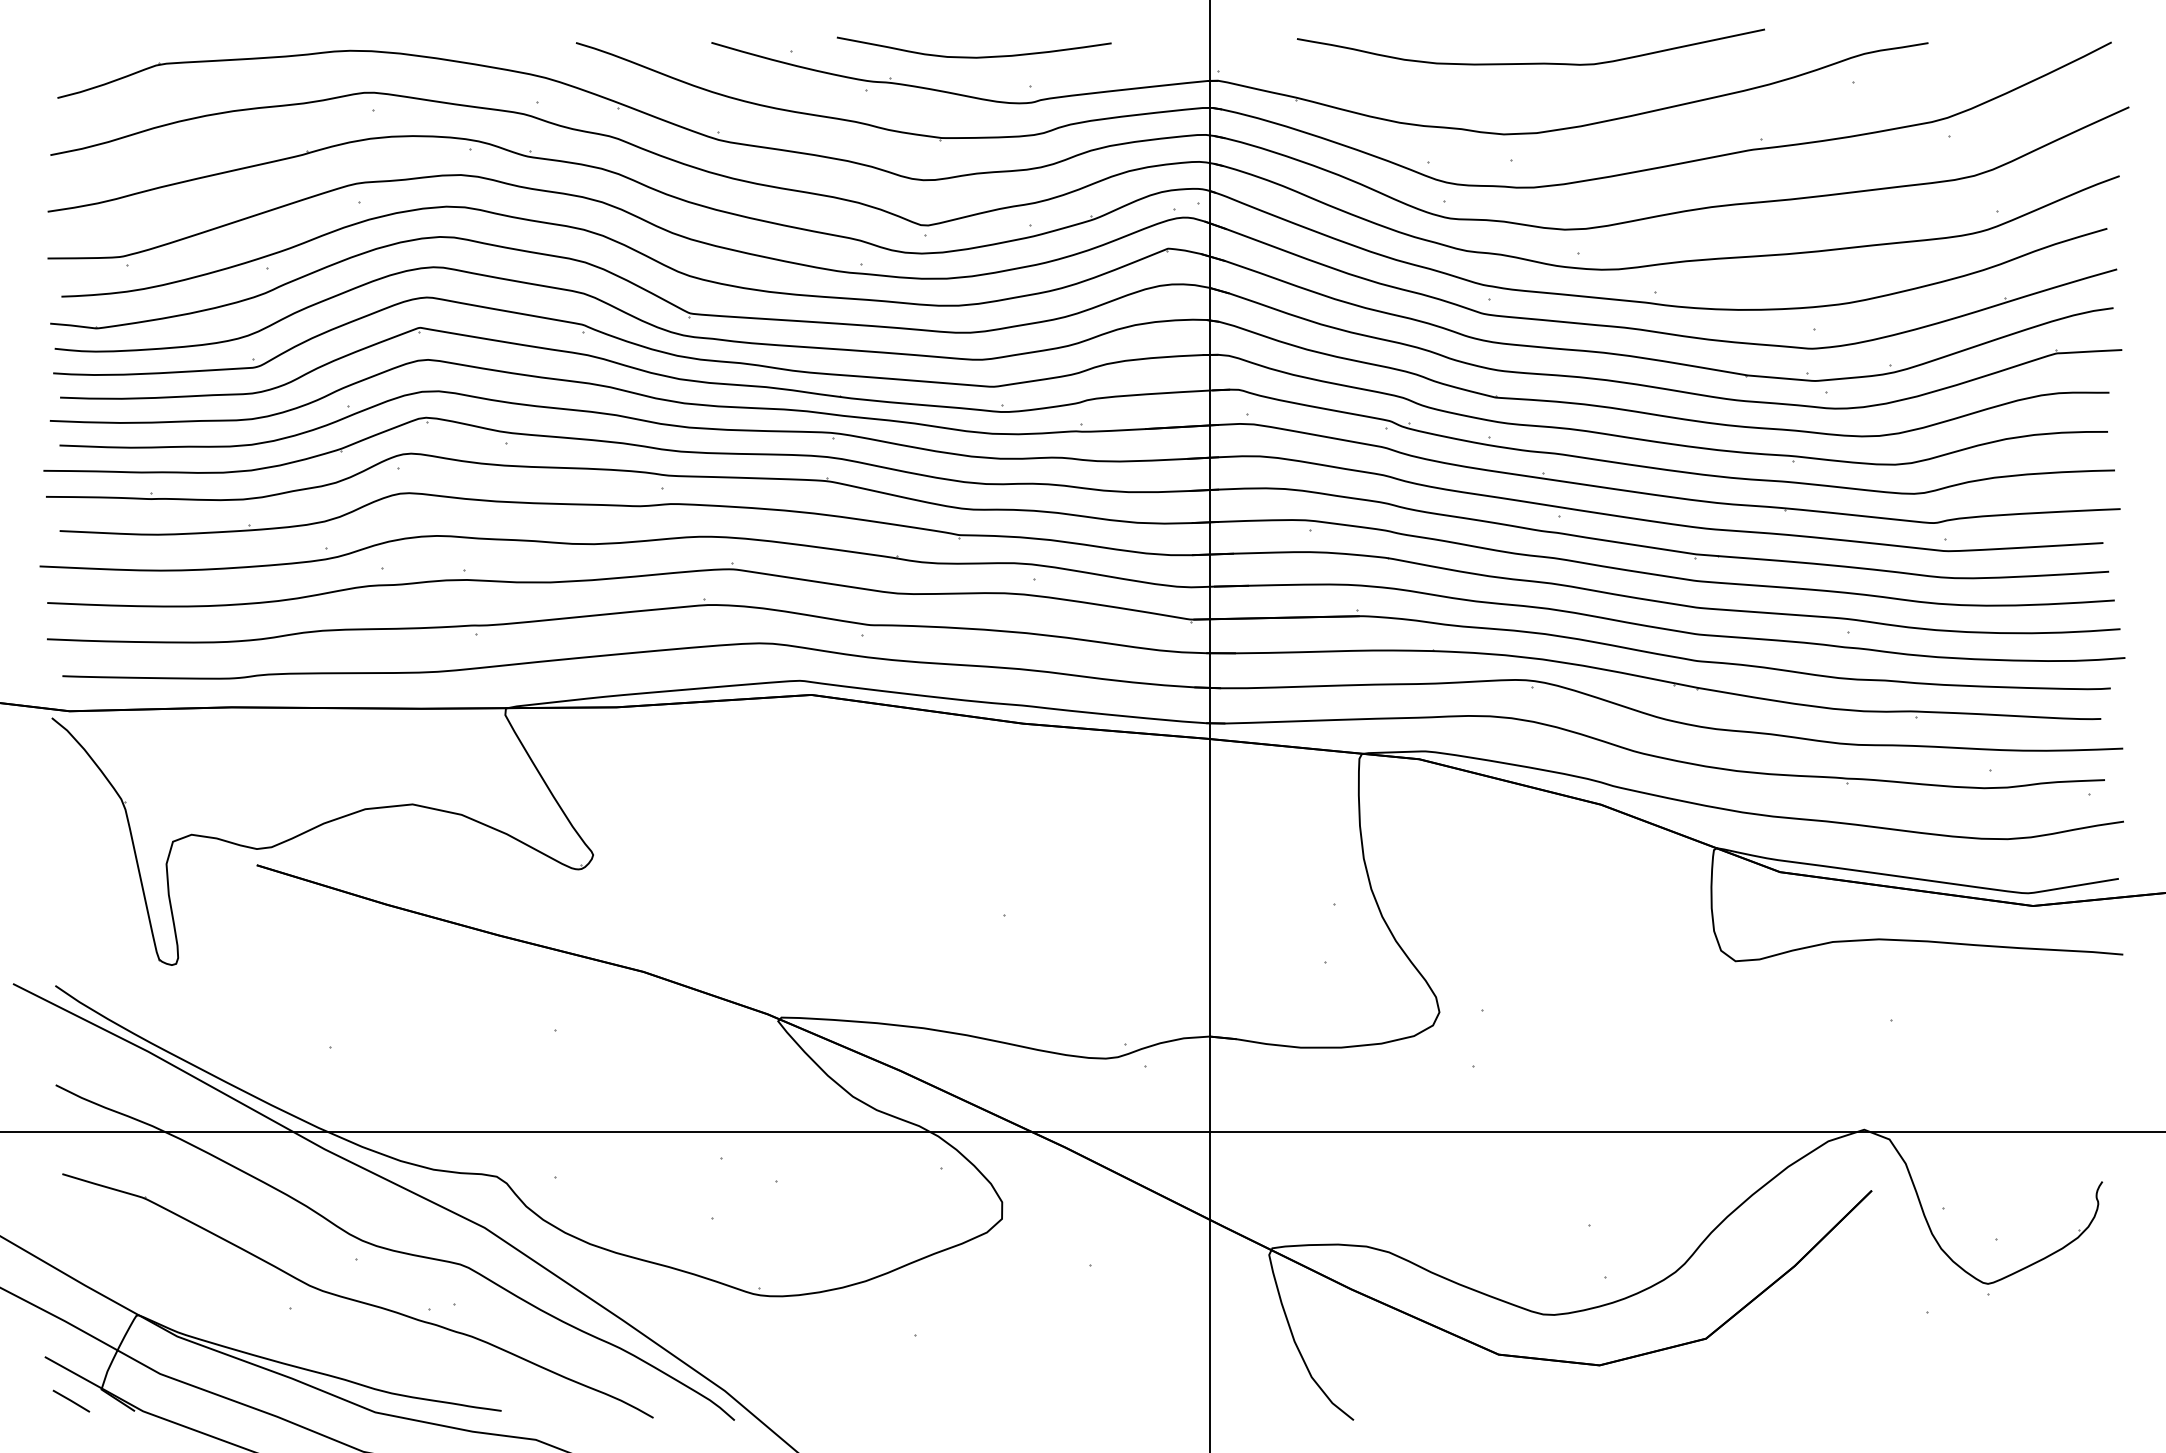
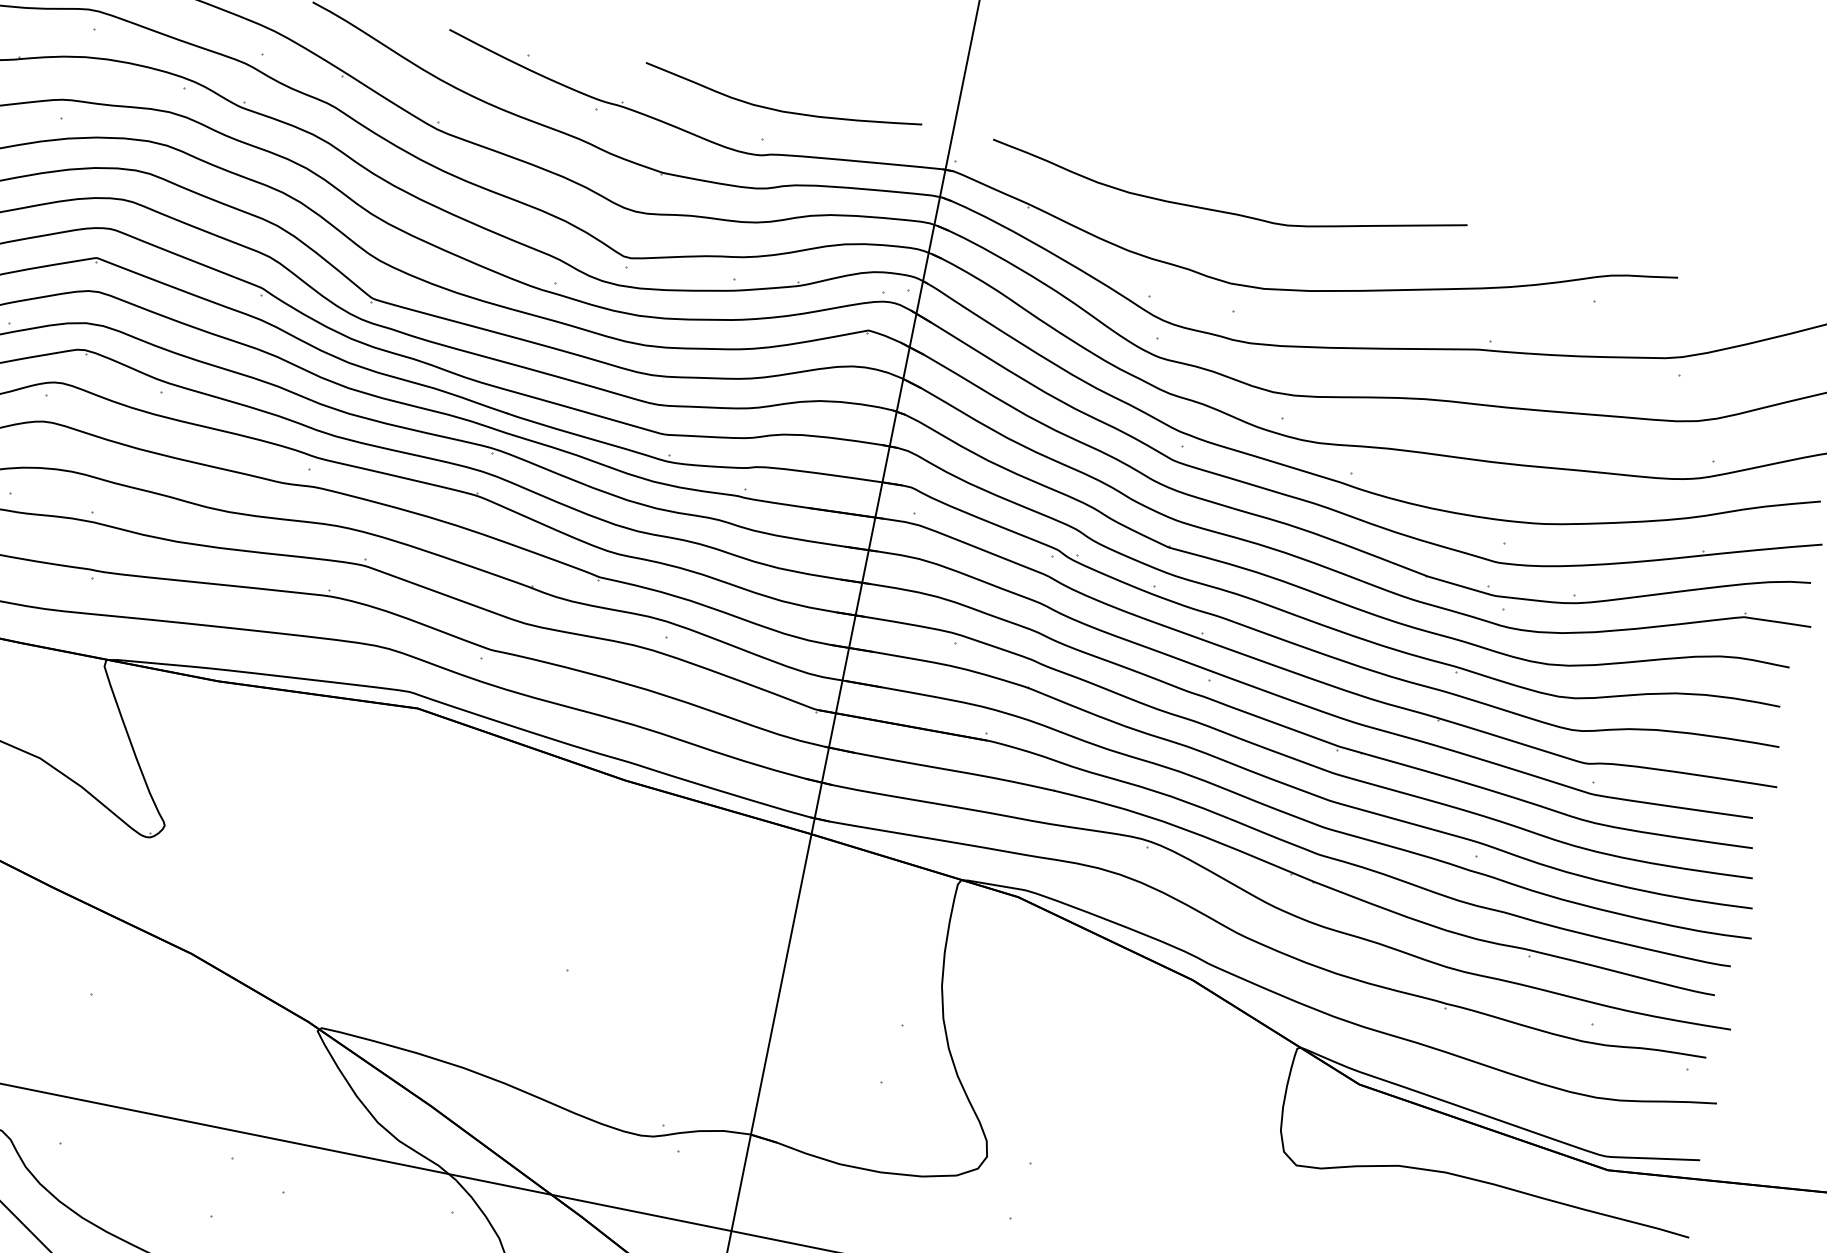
curve: (973, 56) -> (780, 109), moved
curve: (1530, 62) -> (1224, 210), moved

